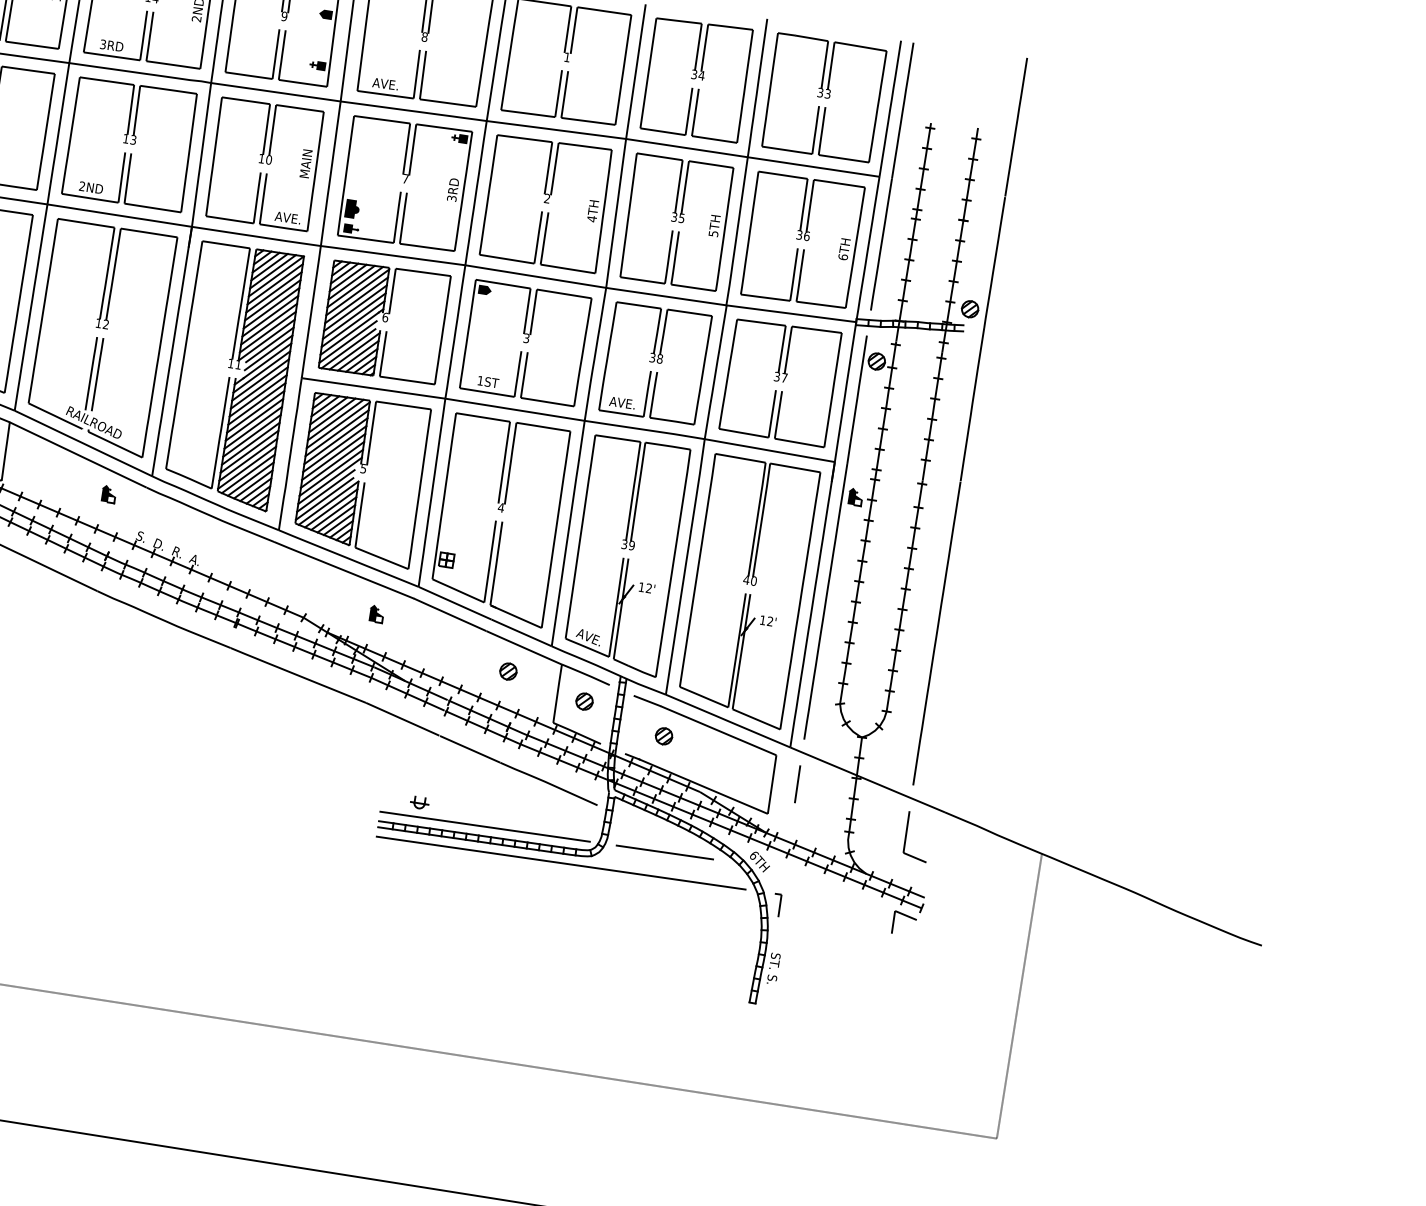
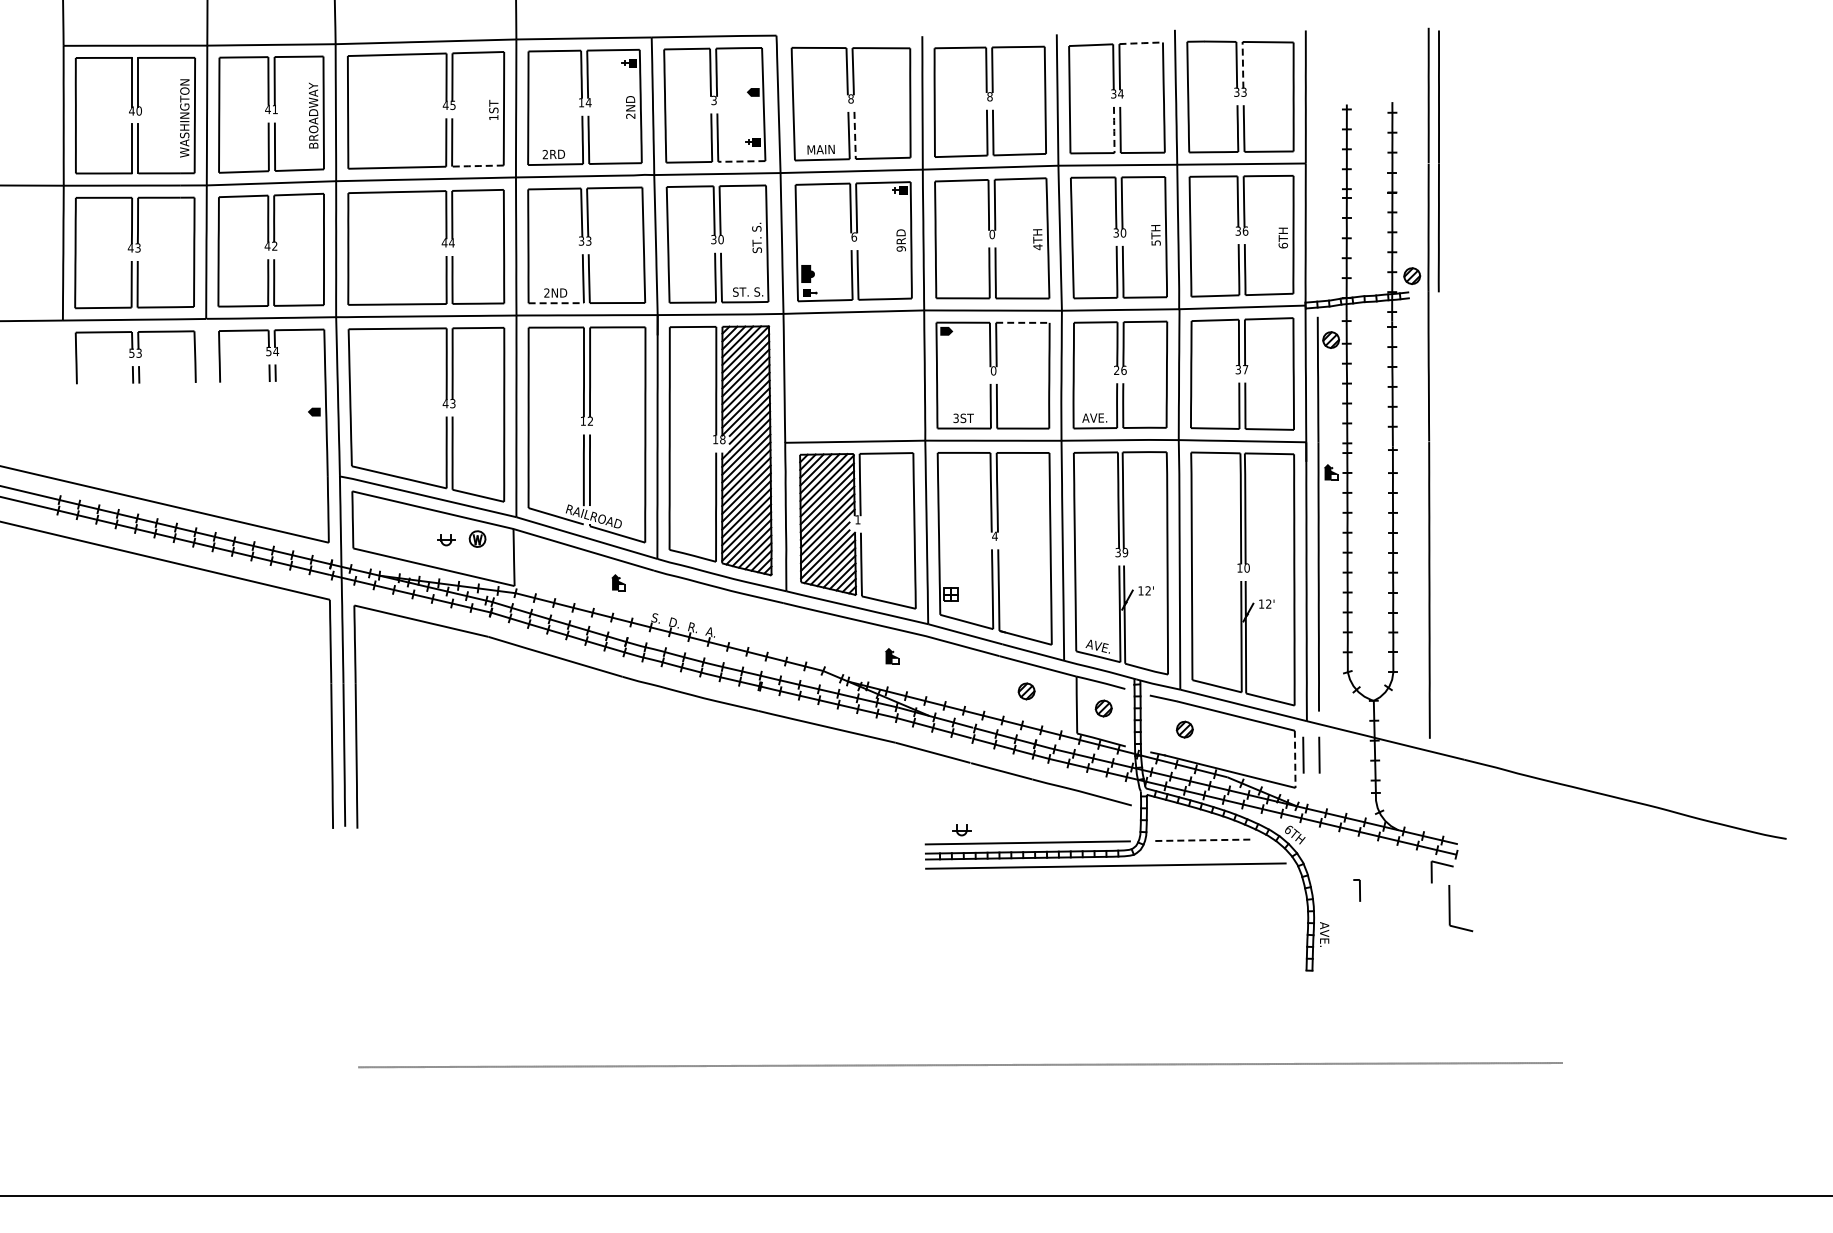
text: (283, 16) -> (713, 100), 9 -> 3
line: (730, 27) -> (1141, 43), solid -> dashed
text: (103, 44) -> (545, 154), 3RD -> 2RD
line: (31, 45) -> (477, 166), solid -> dashed
text: (566, 57) -> (989, 96), 1 -> 8
line: (831, 66) -> (1243, 65), solid -> dashed
line: (423, 74) -> (855, 134), solid -> dashed
line: (302, 83) -> (741, 161), solid -> dashed
text: (385, 83) -> (820, 149), AVE. -> MAIN
line: (689, 111) -> (1114, 129), solid -> dashed
text: (126, 138) -> (581, 240), 13 -> 33
text: (261, 158) -> (713, 239), 10 -> 30
text: (305, 163) -> (756, 237), MAIN -> ST. S.
line: (891, 176) -> (1438, 161), moved
text: (406, 178) -> (854, 236), 7 -> 6
line: (92, 198) -> (558, 303), solid -> dashed
text: (451, 198) -> (900, 248), 3RD -> 9RD
text: (547, 198) -> (992, 234), 2 -> 0
text: (288, 217) -> (748, 291), AVE. -> ST. S.
text: (681, 217) -> (1123, 232), 35 -> 30
line: (562, 293) -> (1021, 322), solid -> dashed
part: (384, 321) -> (855, 376), removed
text: (526, 337) -> (993, 370), 3 -> 0
text: (656, 358) -> (1120, 370), 38 -> 26
text: (238, 364) -> (722, 439), 11 -> 18
text: (479, 380) -> (955, 418), 1ST -> 3ST
text: (363, 468) -> (857, 519), 5 -> 1
text: (746, 579) -> (1239, 567), 40 -> 10
line: (781, 780) -> (1303, 754), added
line: (772, 784) -> (1295, 759), solid -> dashed
part: (907, 835) -> (1450, 908), moved
line: (665, 852) -> (1203, 840), solid -> dashed
part: (776, 904) -> (1356, 890), moved
text: (773, 968) -> (1324, 934), ST. S. -> AVE.
line: (1018, 995) -> (1562, 923), removed

